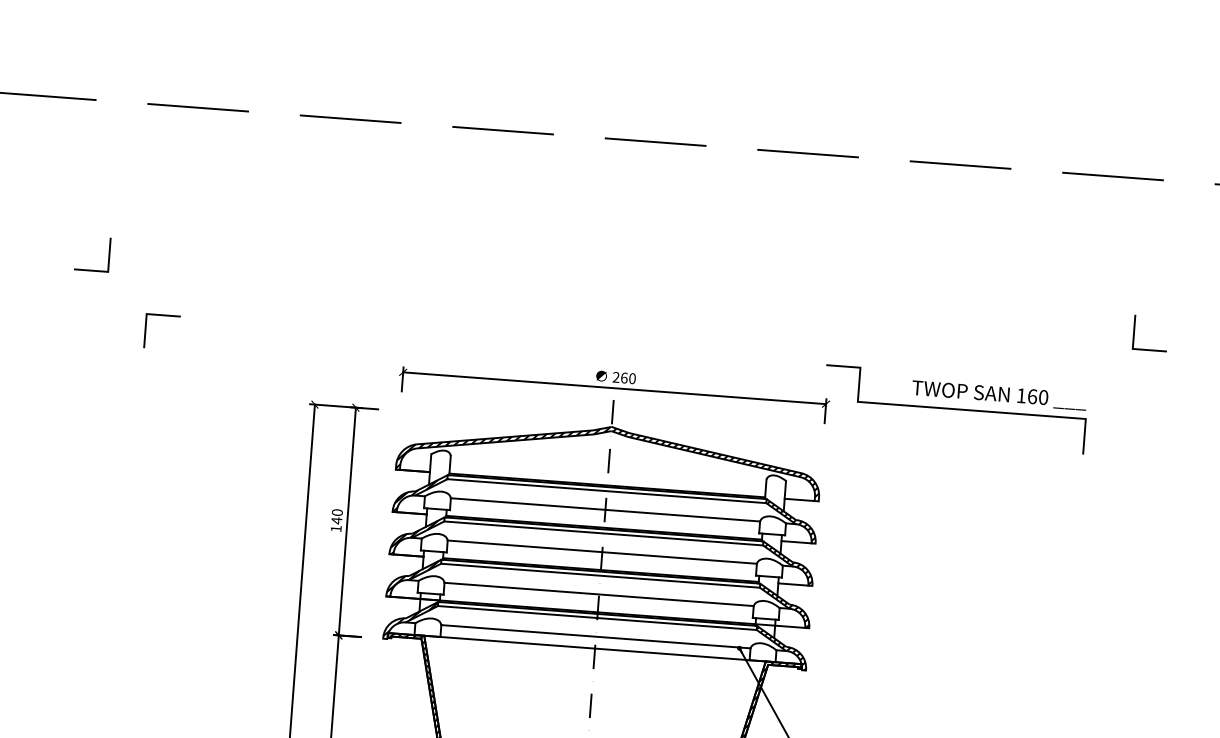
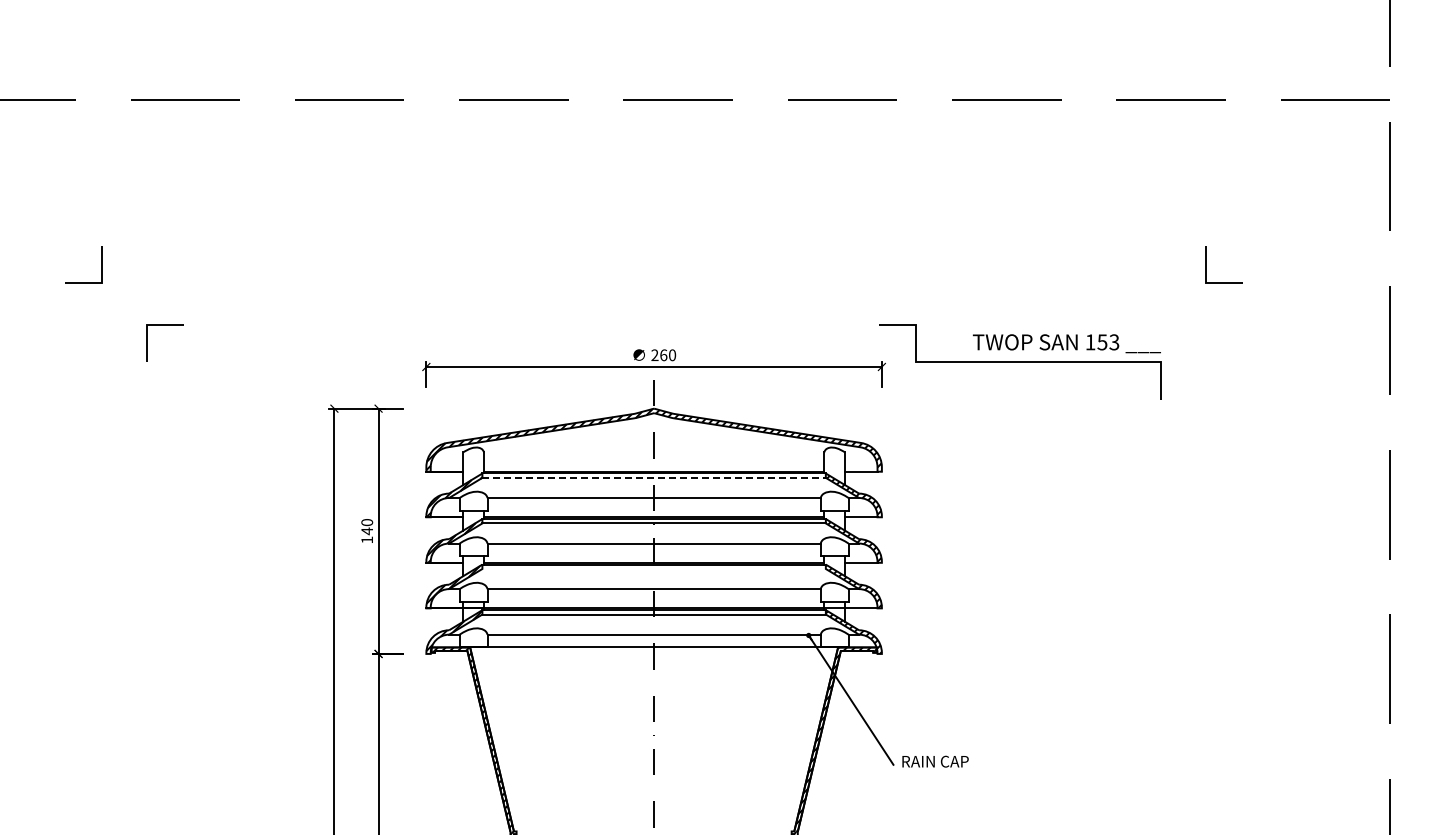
text: (1038, 397) -> (1108, 342), 160 -> 153
line: (607, 490) -> (654, 477), solid -> dashed
line: (599, 575) -> (653, 568), removed

